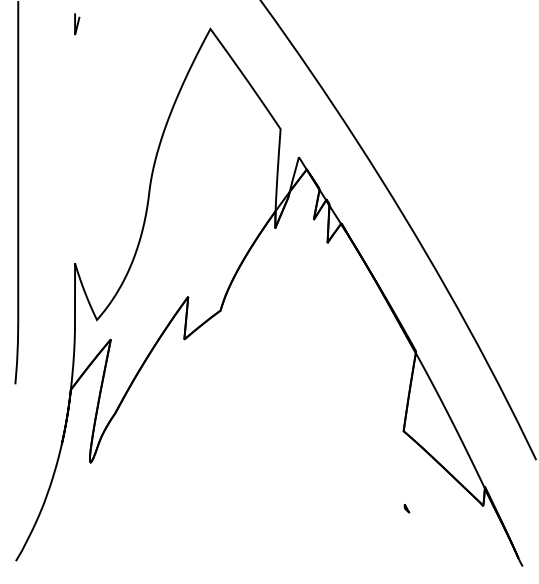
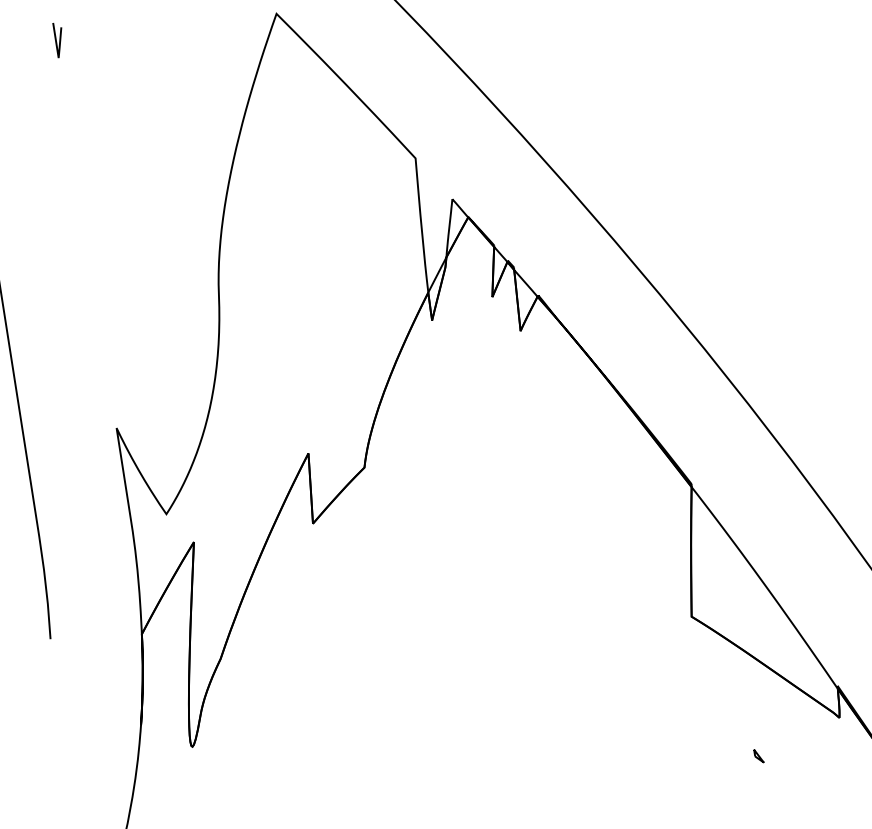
part: (406, 508) -> (758, 756), moved

